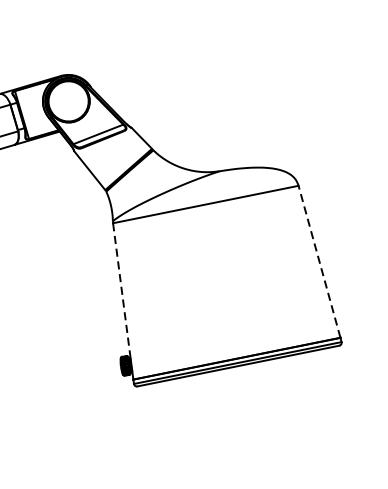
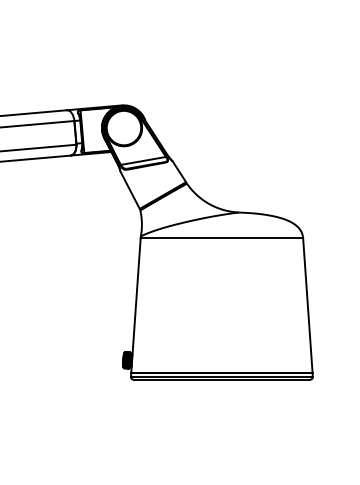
line: (319, 261) -> (307, 305), dashed -> solid
line: (121, 290) -> (136, 296), dashed -> solid

